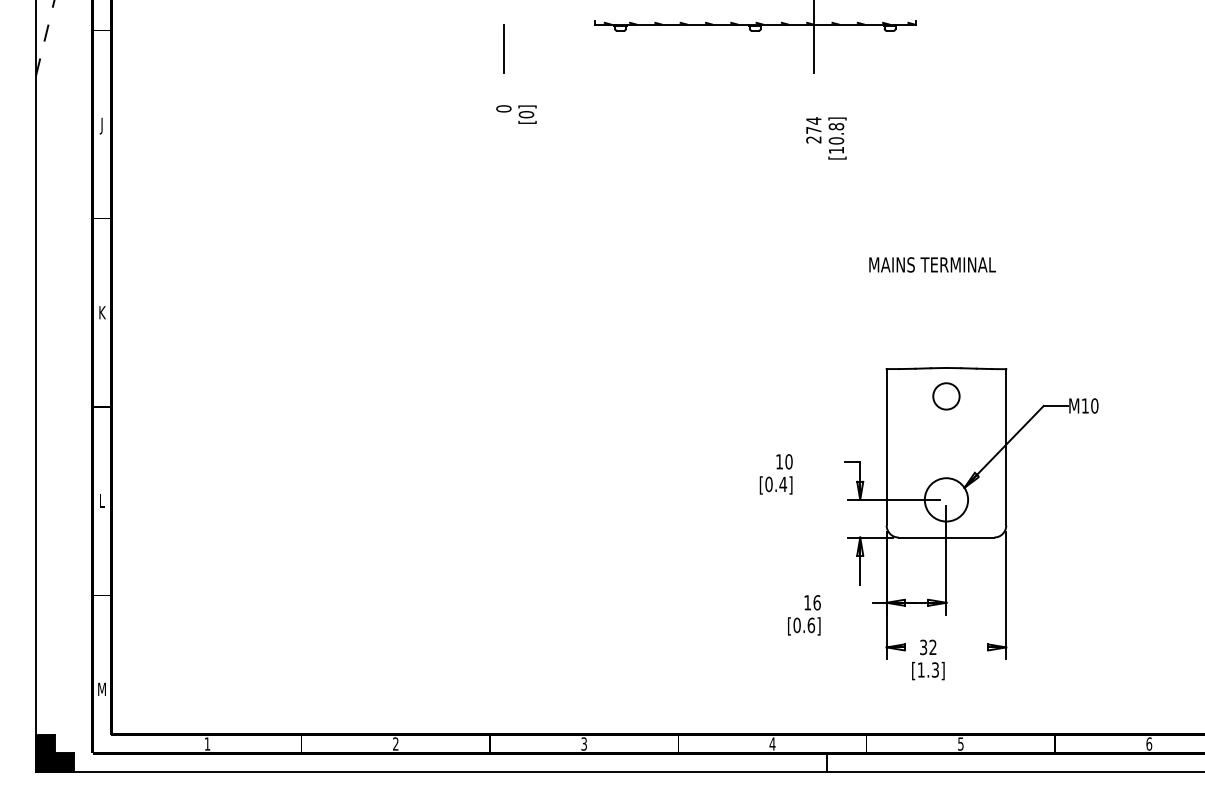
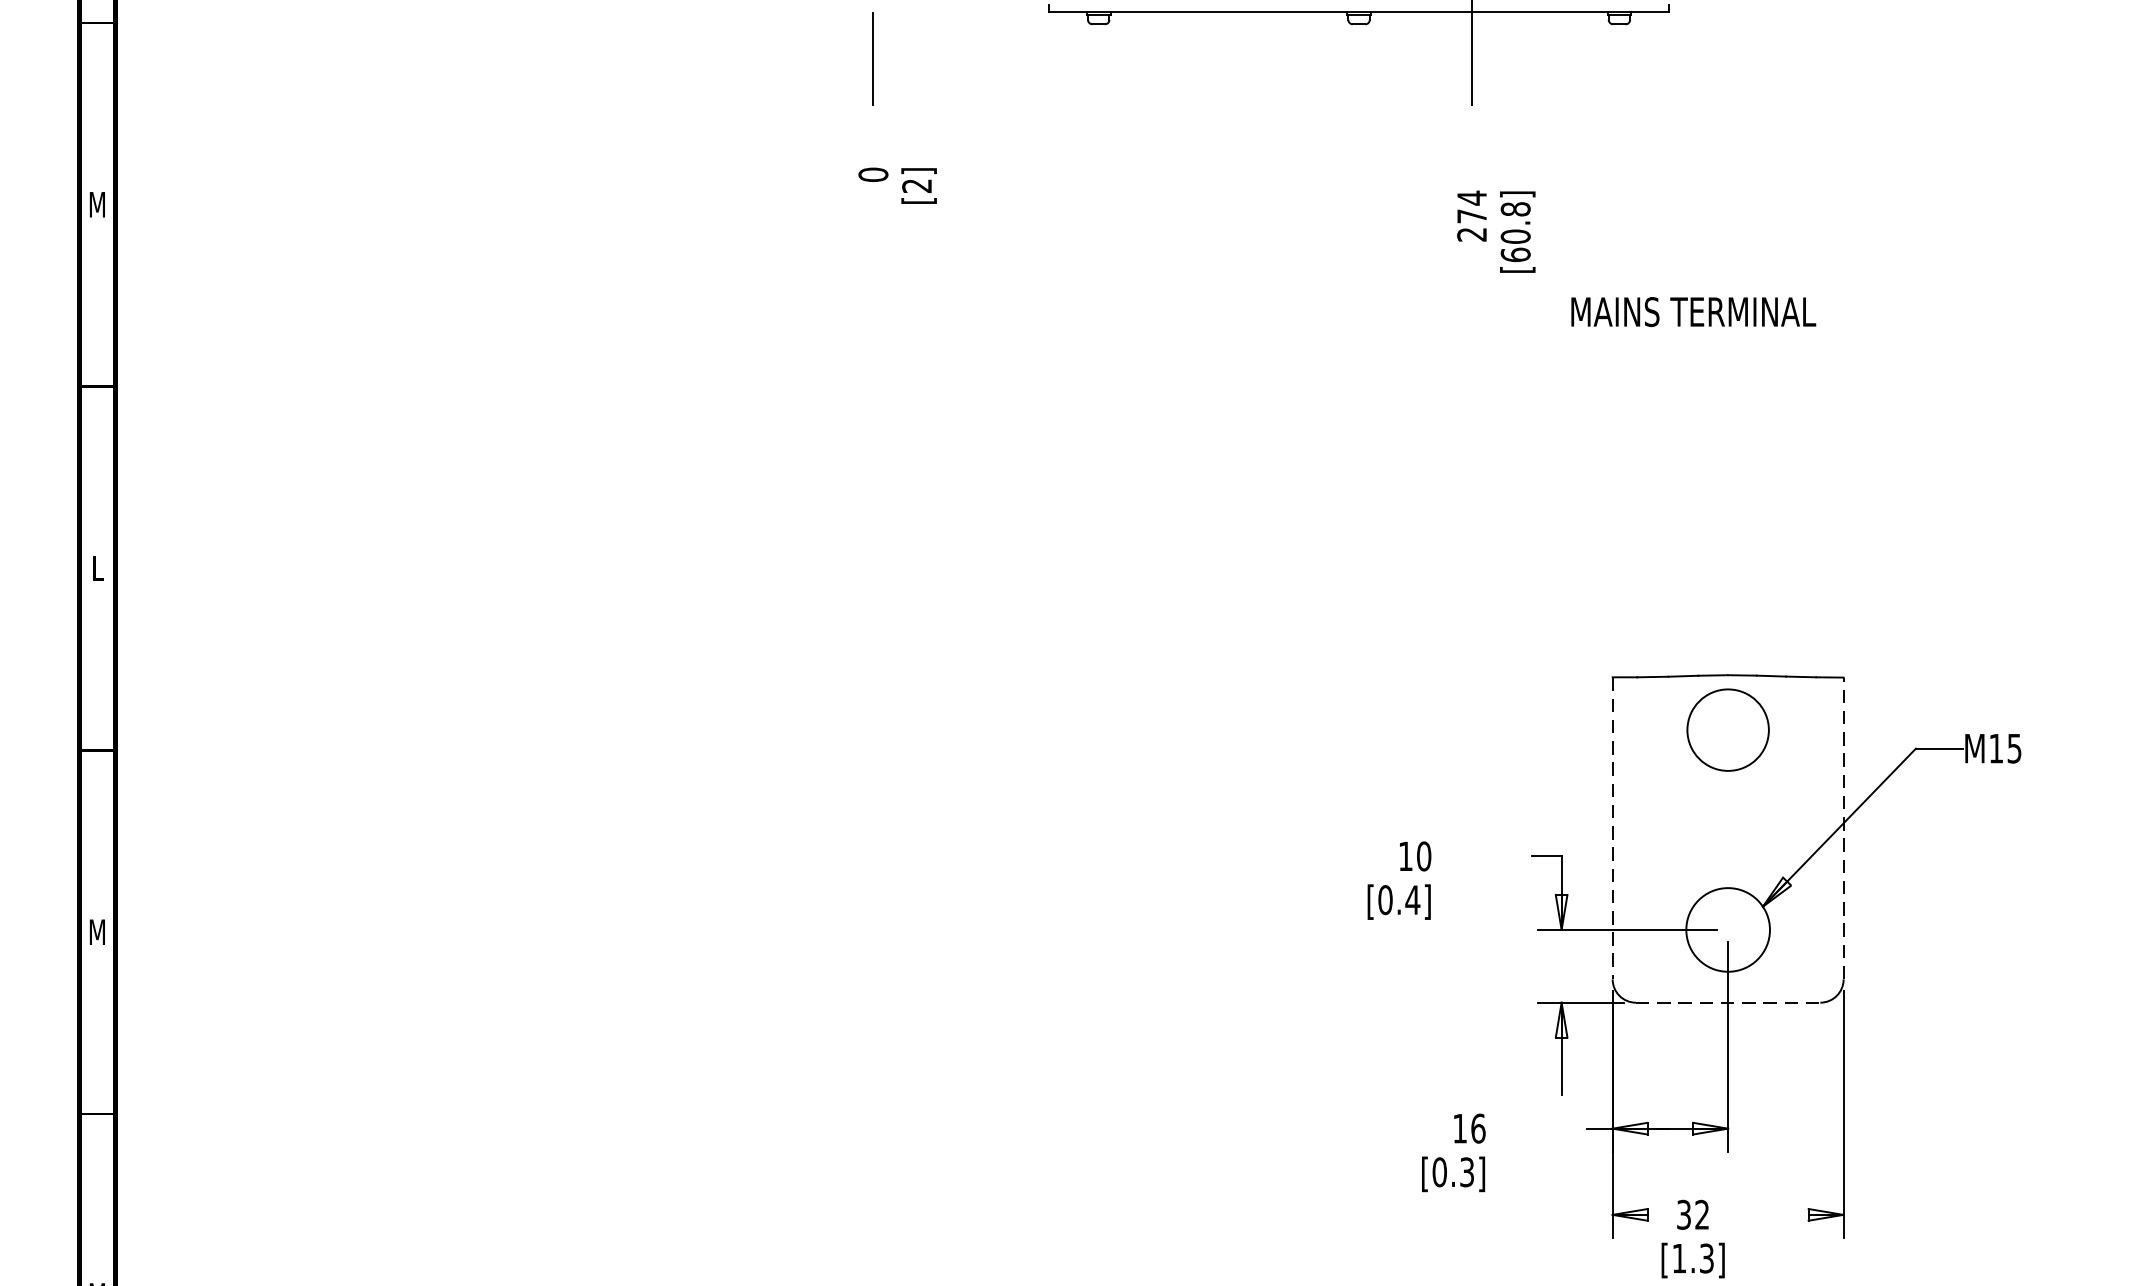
hatch: (759, 23) -> (1367, 9), removed
text: (526, 114) -> (917, 185), [0] -> [2]
text: (101, 125) -> (96, 206), J -> M
text: (836, 149) -> (1515, 253), [10.8] -> [60.8]
text: (932, 264) -> (1693, 311), moved
text: (102, 312) -> (98, 568), K -> L
circle: (946, 396) -> (1728, 730), size x1.6
text: (1094, 405) -> (2014, 747), M10 -> M15
line: (1006, 446) -> (1844, 826), solid -> dashed
line: (886, 447) -> (1612, 828), solid -> dashed
text: (101, 500) -> (96, 931), L -> M
line: (946, 537) -> (1728, 1002), solid -> dashed
text: (811, 625) -> (1467, 1172), [0.6] -> [0.3]

